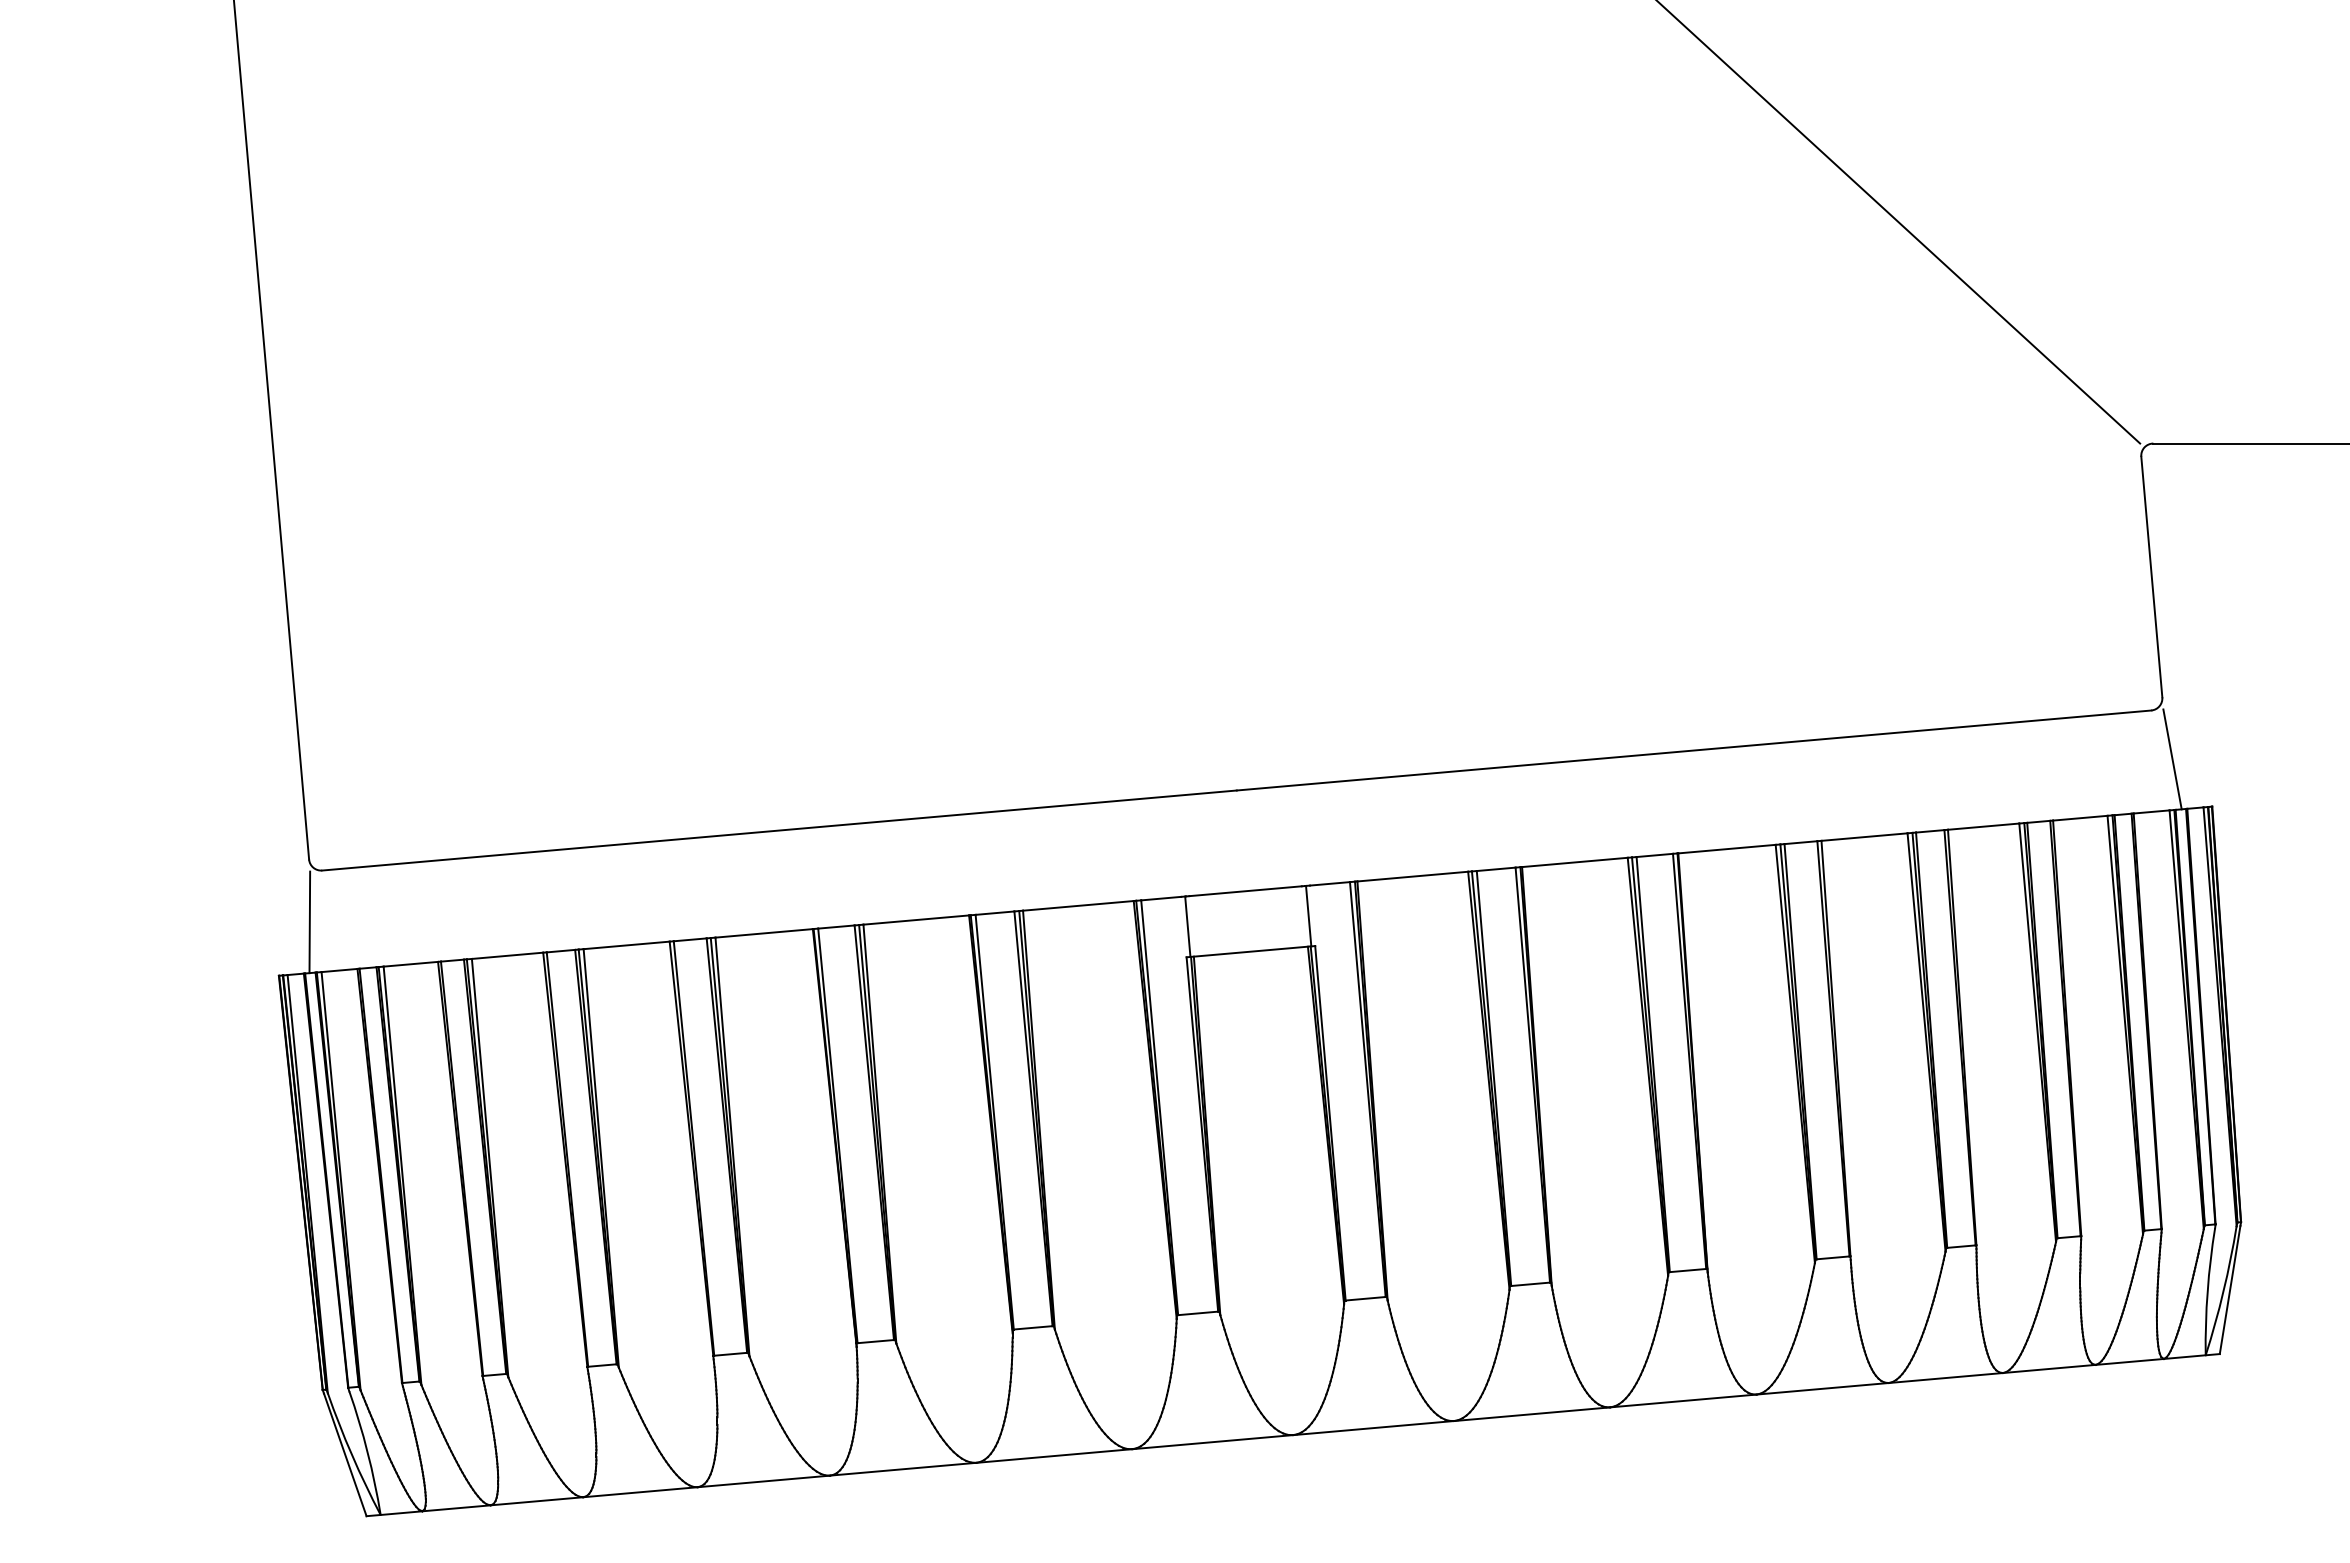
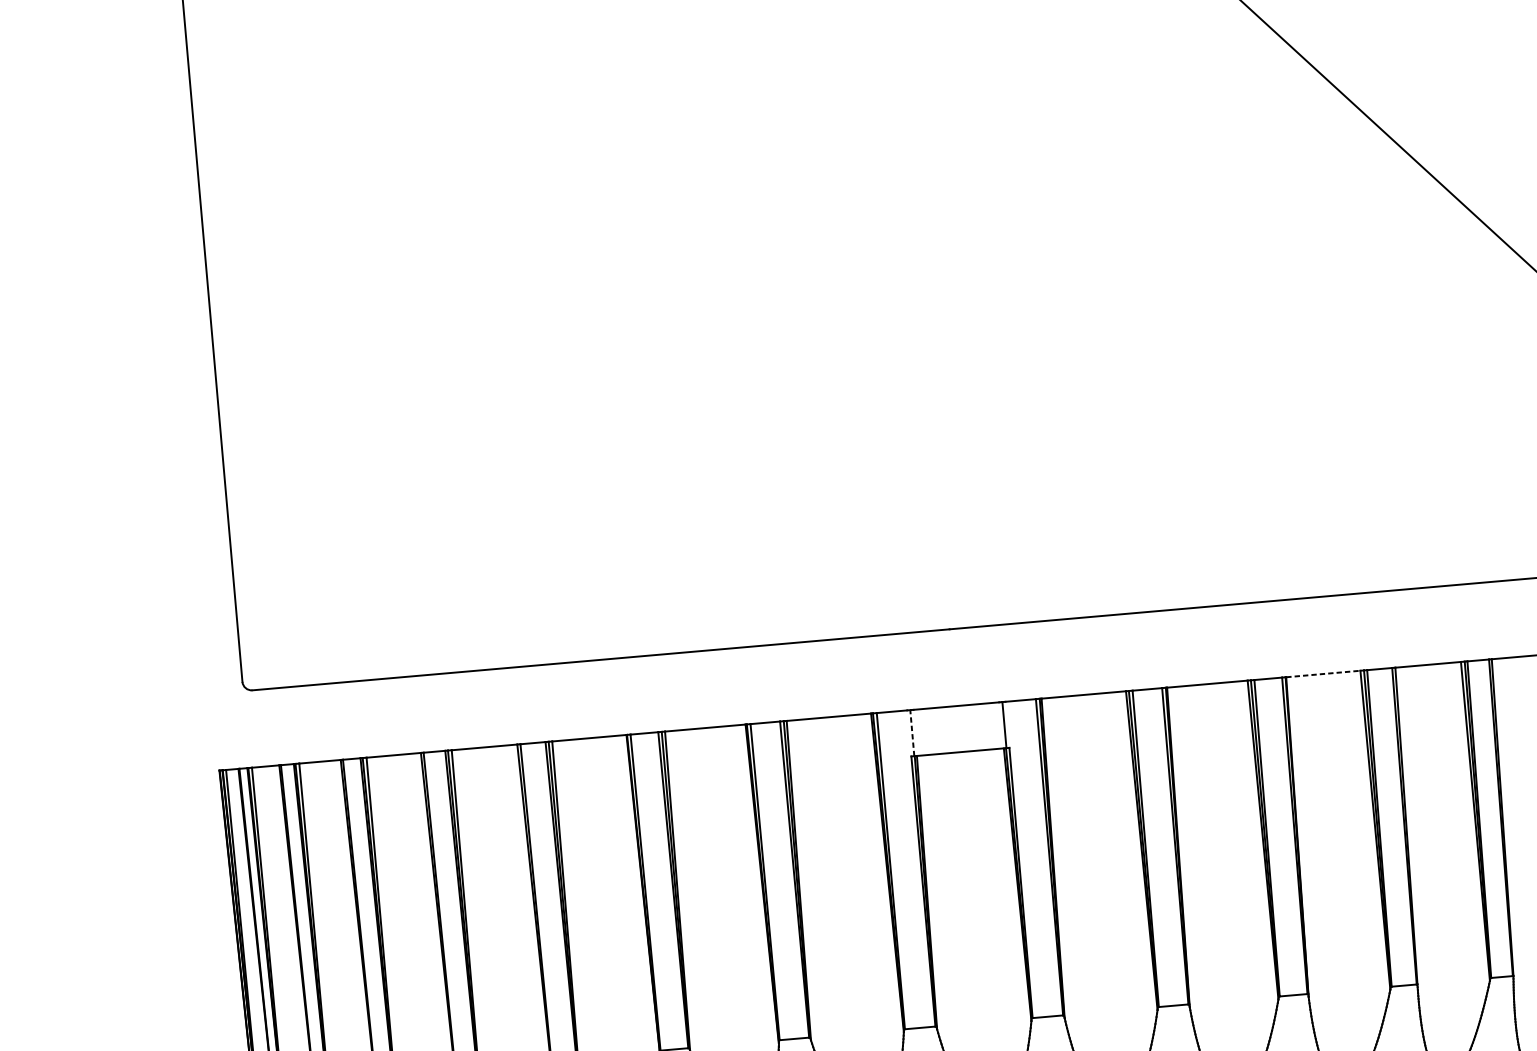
line: (1727, 849) -> (1323, 674), solid -> dashed
line: (309, 922) -> (242, 729), removed
line: (1187, 926) -> (912, 732), solid -> dashed

